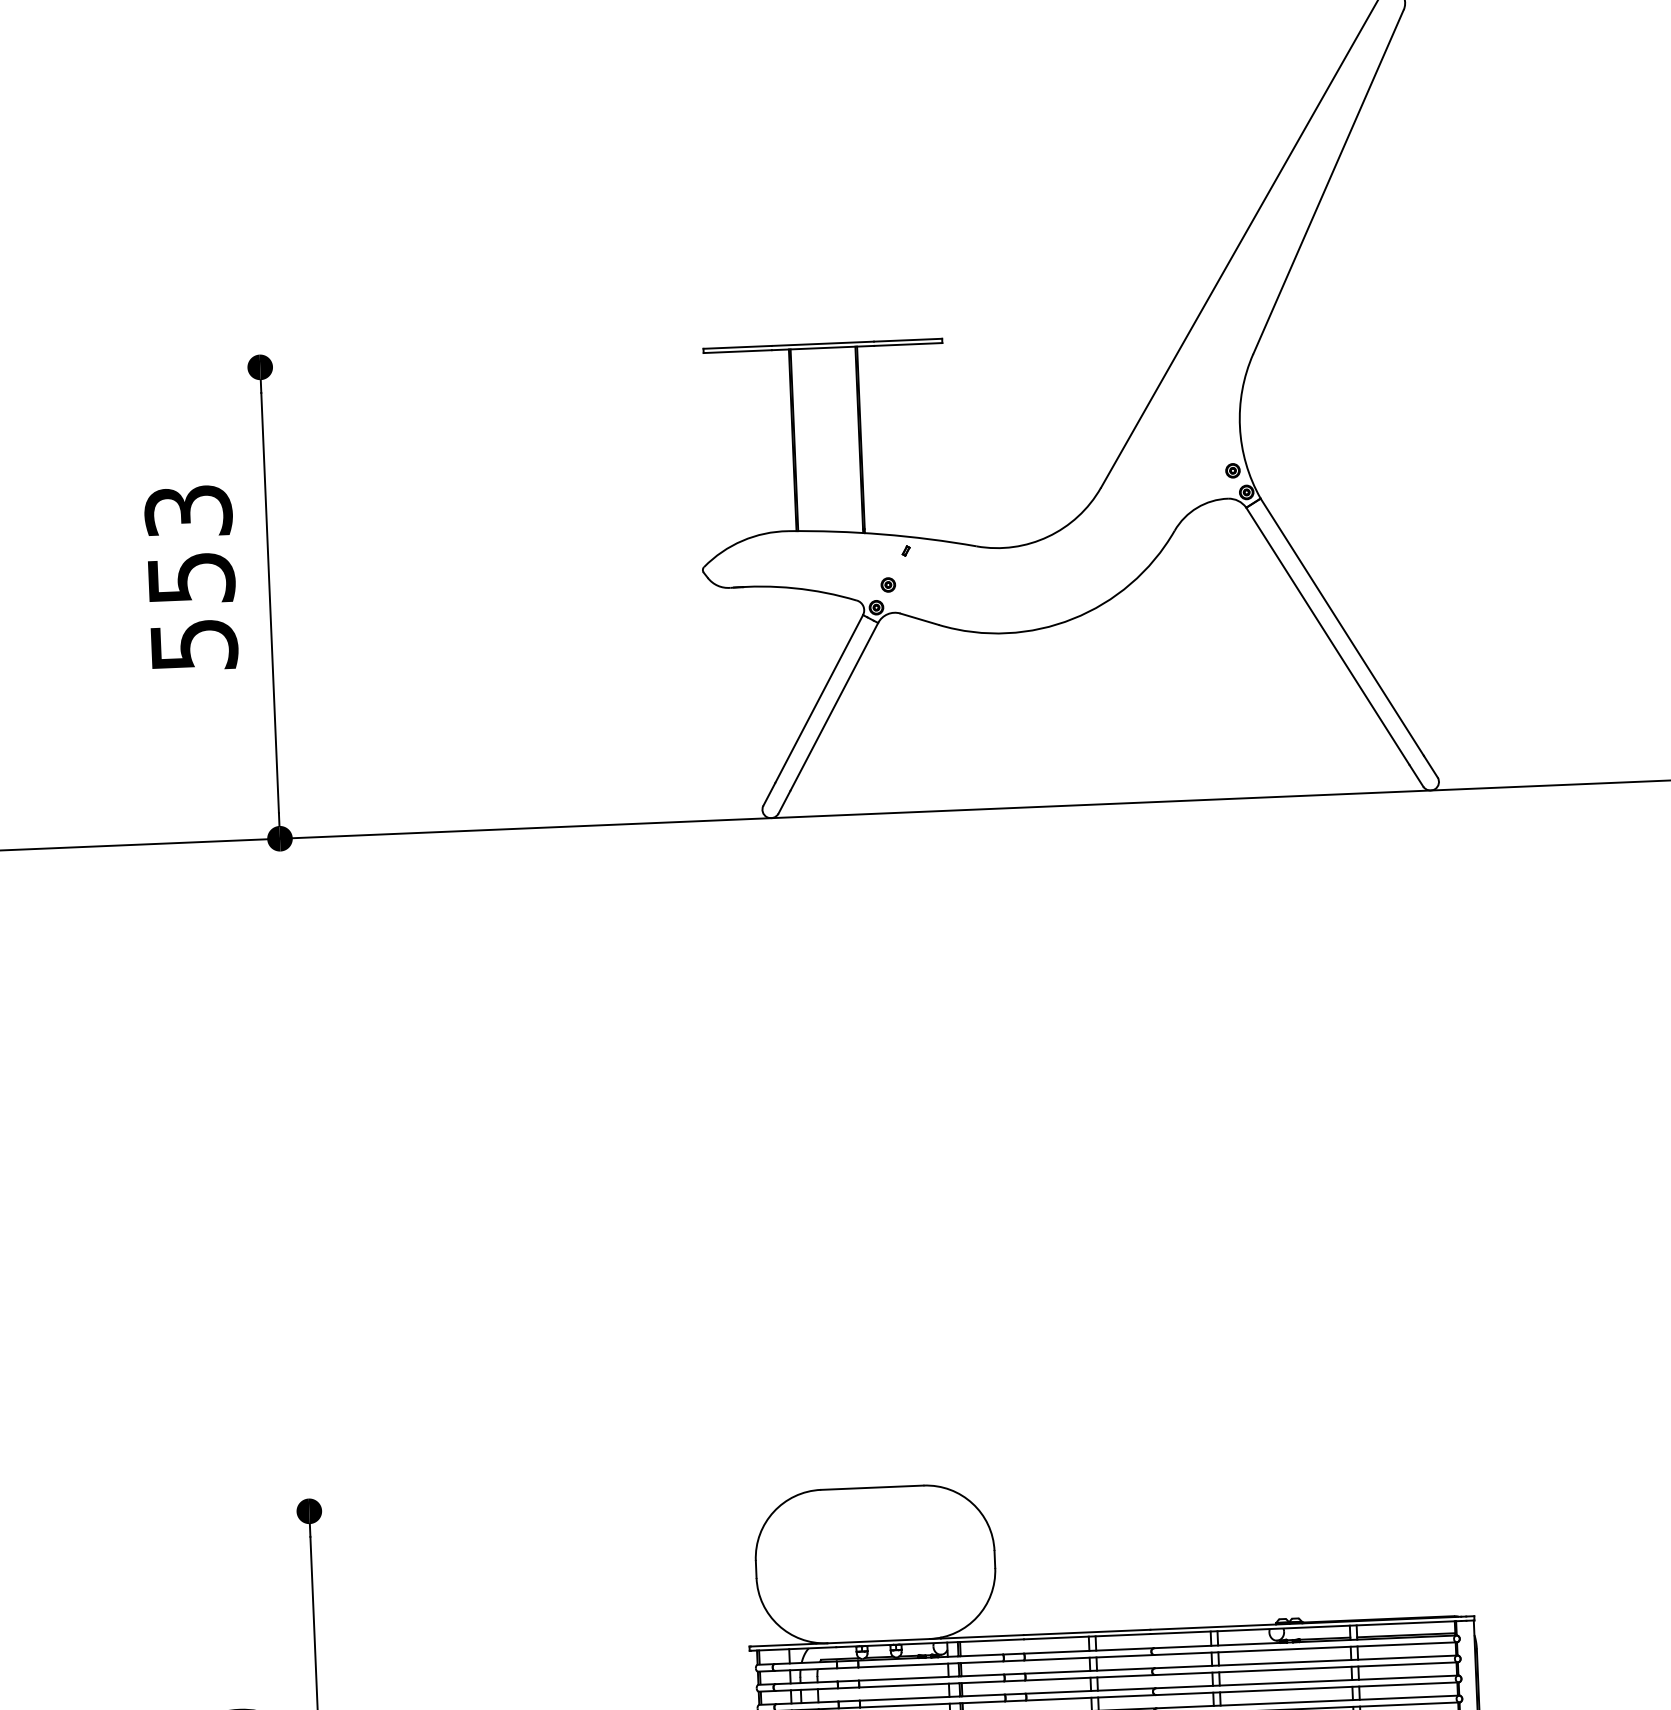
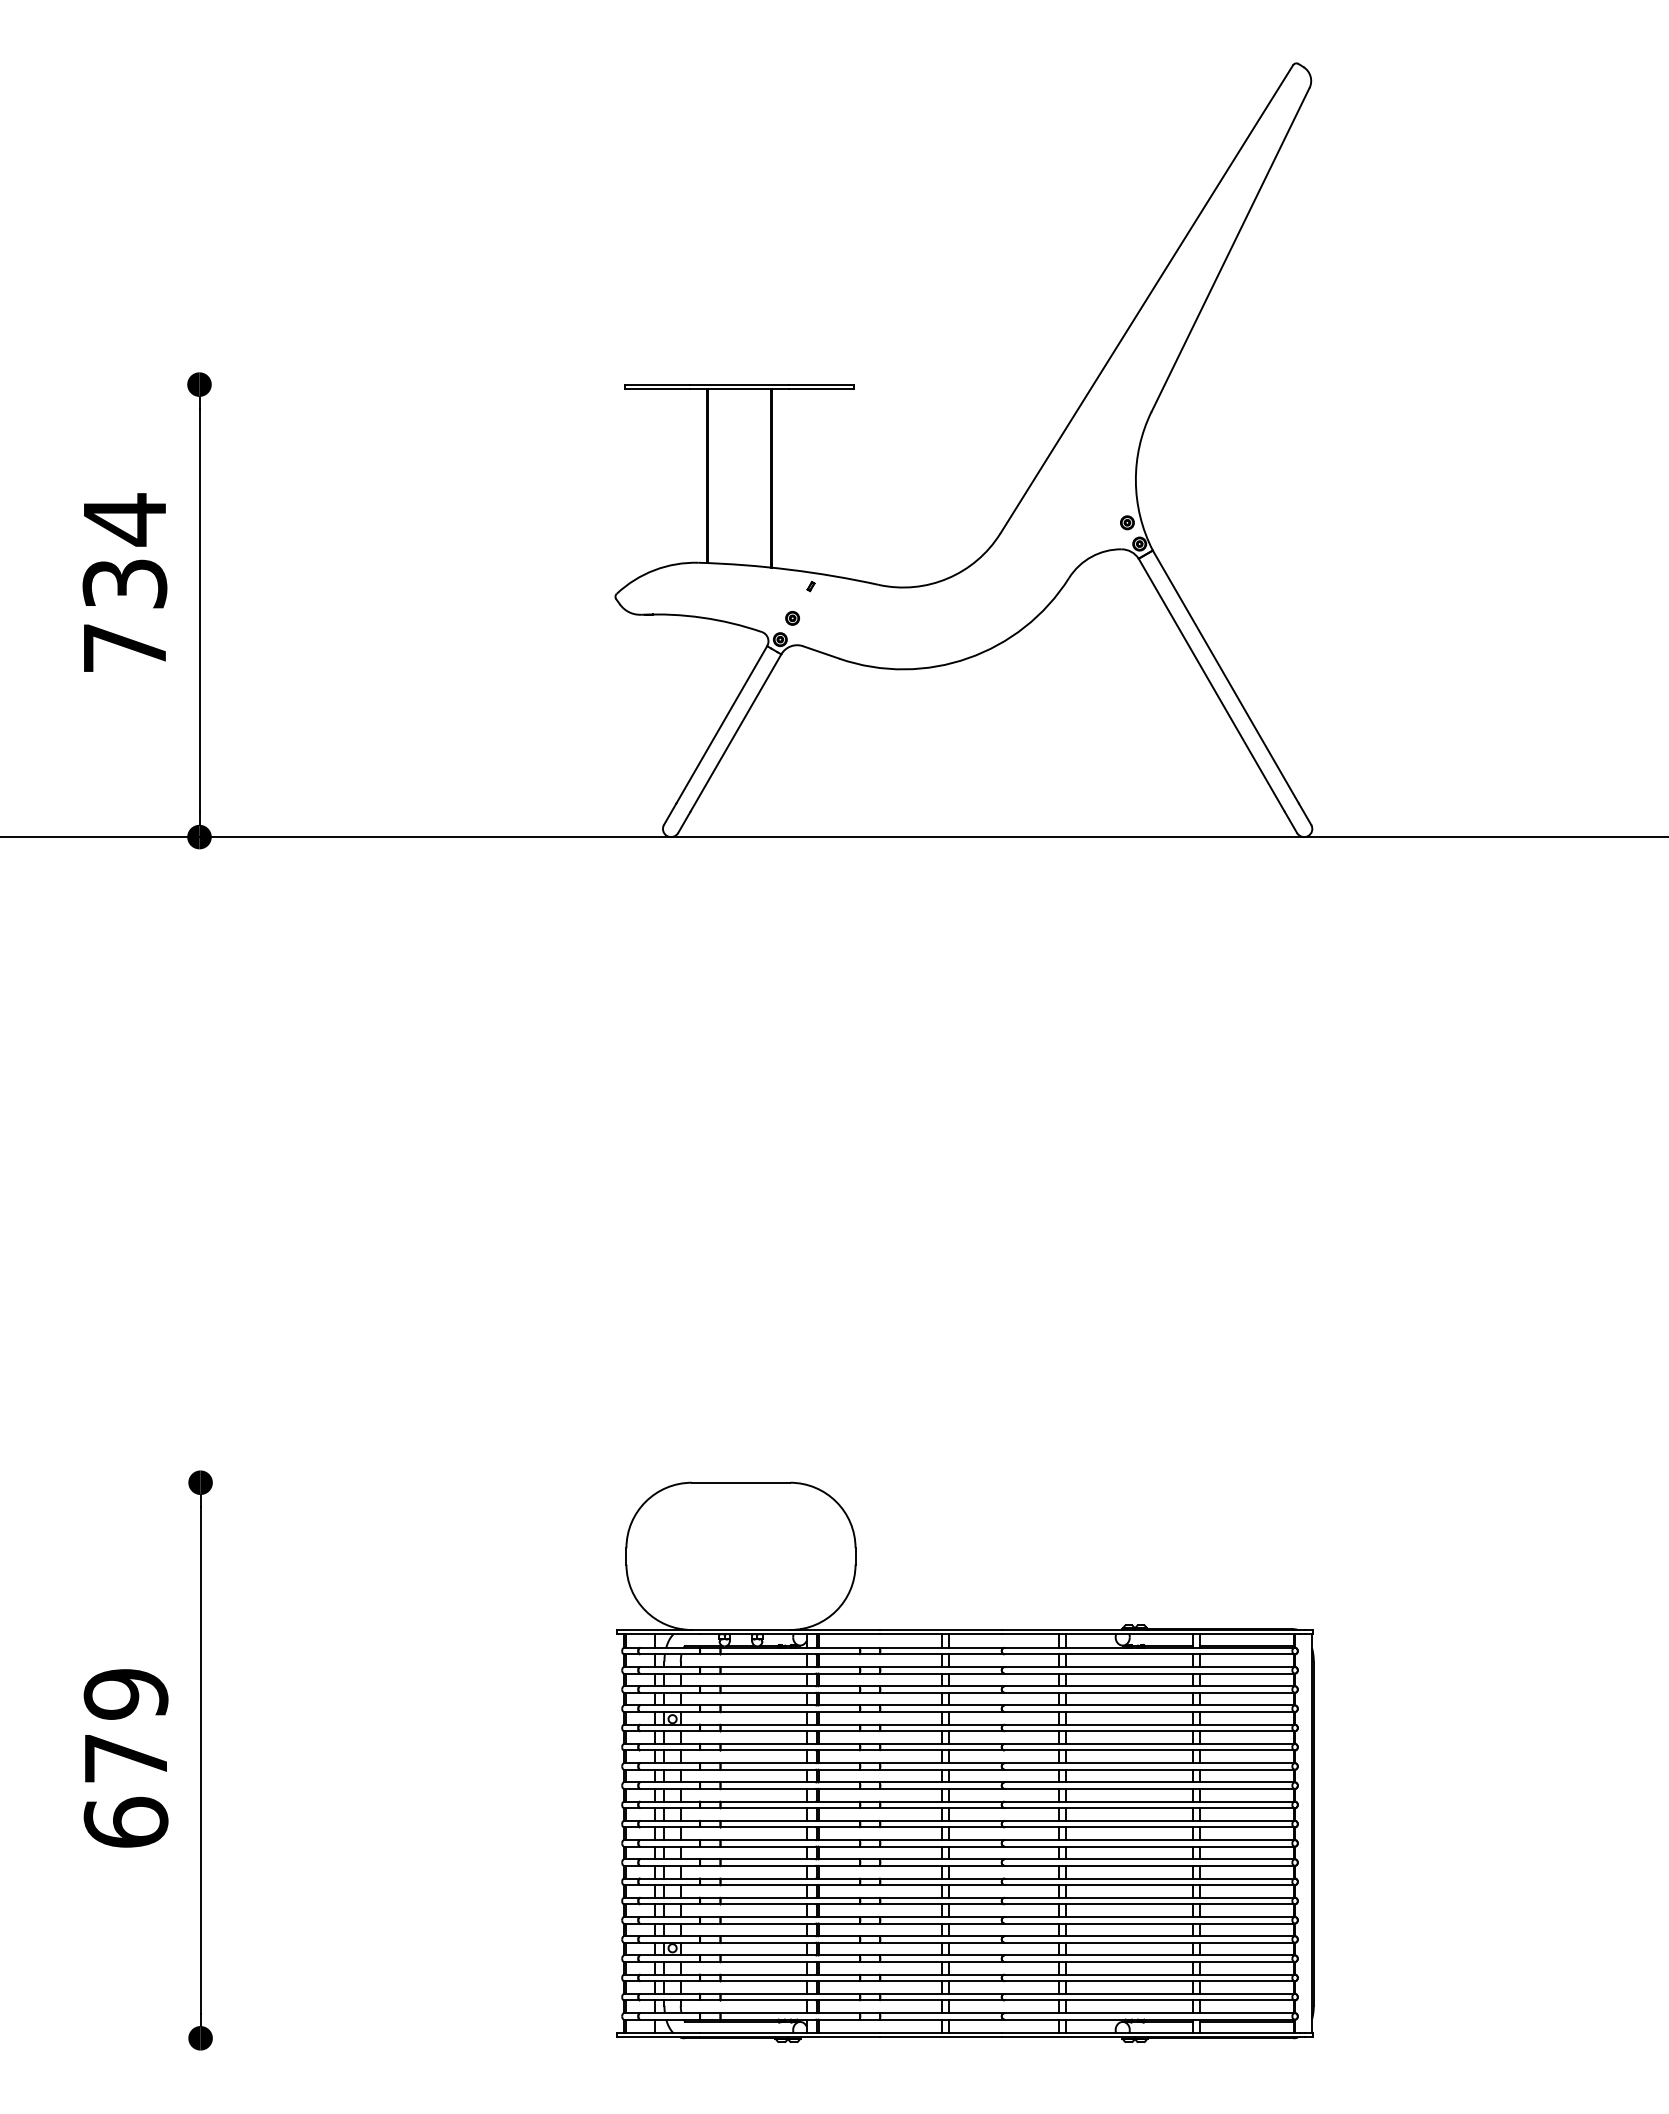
text: (190, 576) -> (124, 582), 553 -> 734

